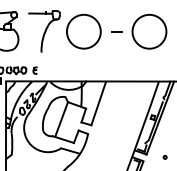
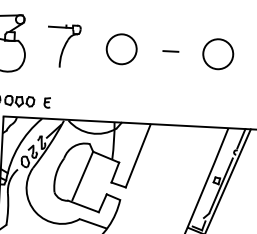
part: (44, 31) -> (63, 46), size x0.7
circle: (83, 31) -> (121, 48), size x0.6
circle: (149, 31) -> (218, 53), size x0.6

